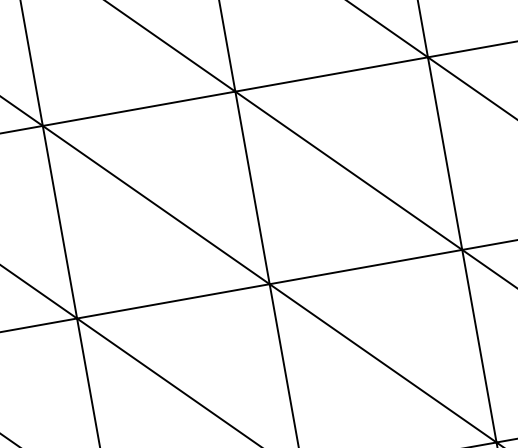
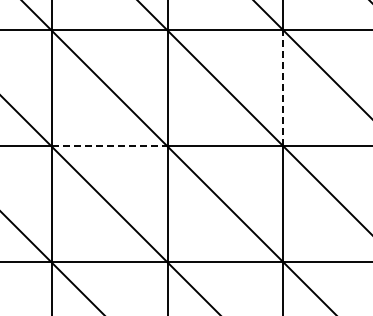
line: (445, 153) -> (283, 88), solid -> dashed
line: (173, 301) -> (109, 146), solid -> dashed

